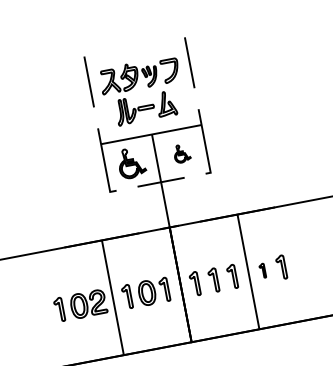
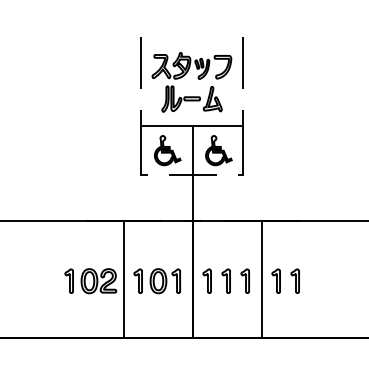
part: (181, 153) -> (218, 150), size x1.67
part: (261, 270) -> (275, 280), size x1.67

